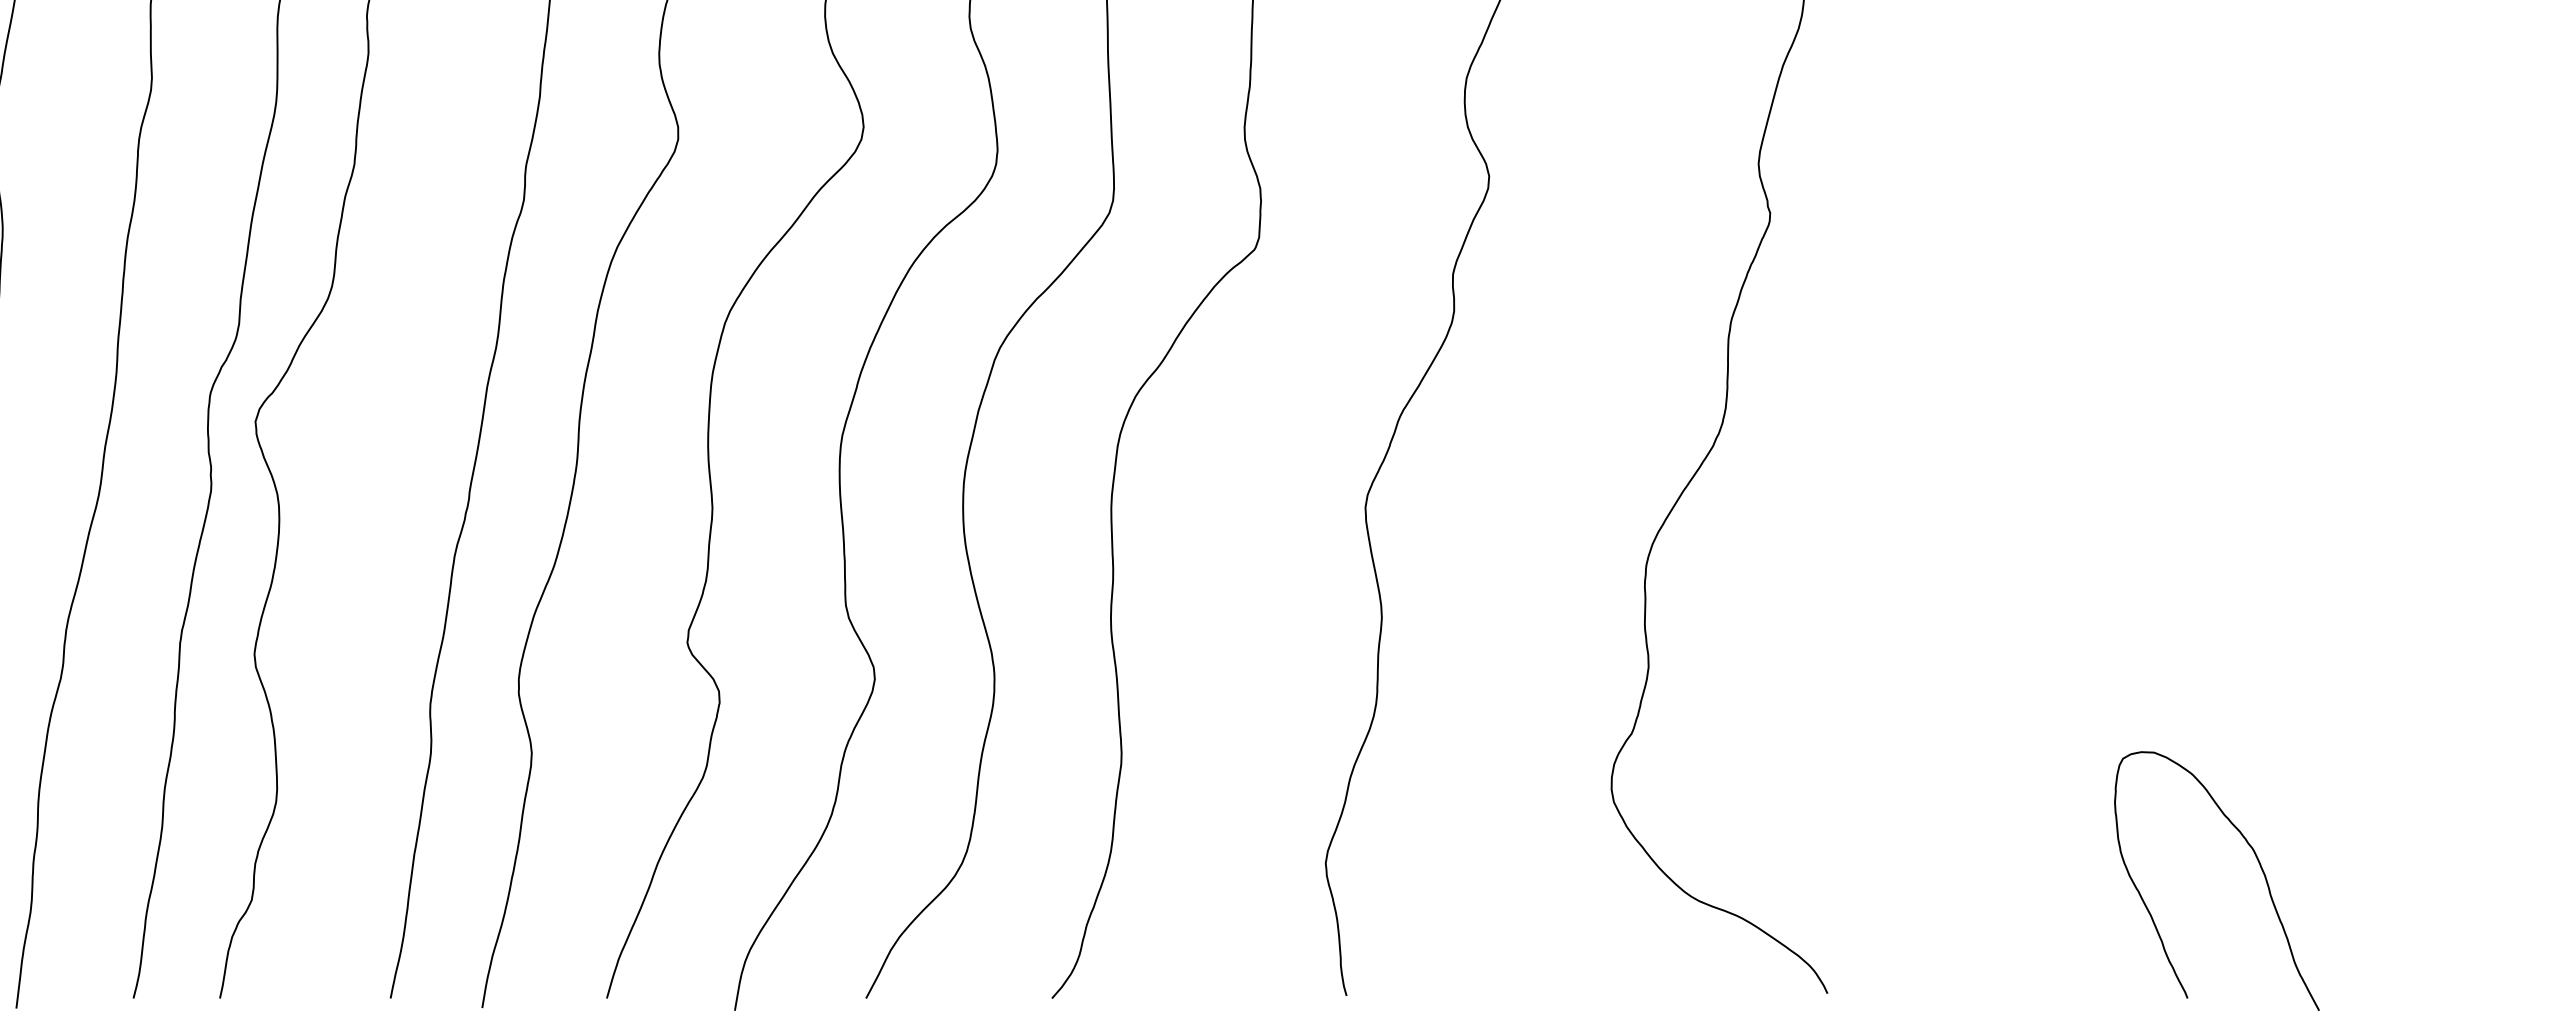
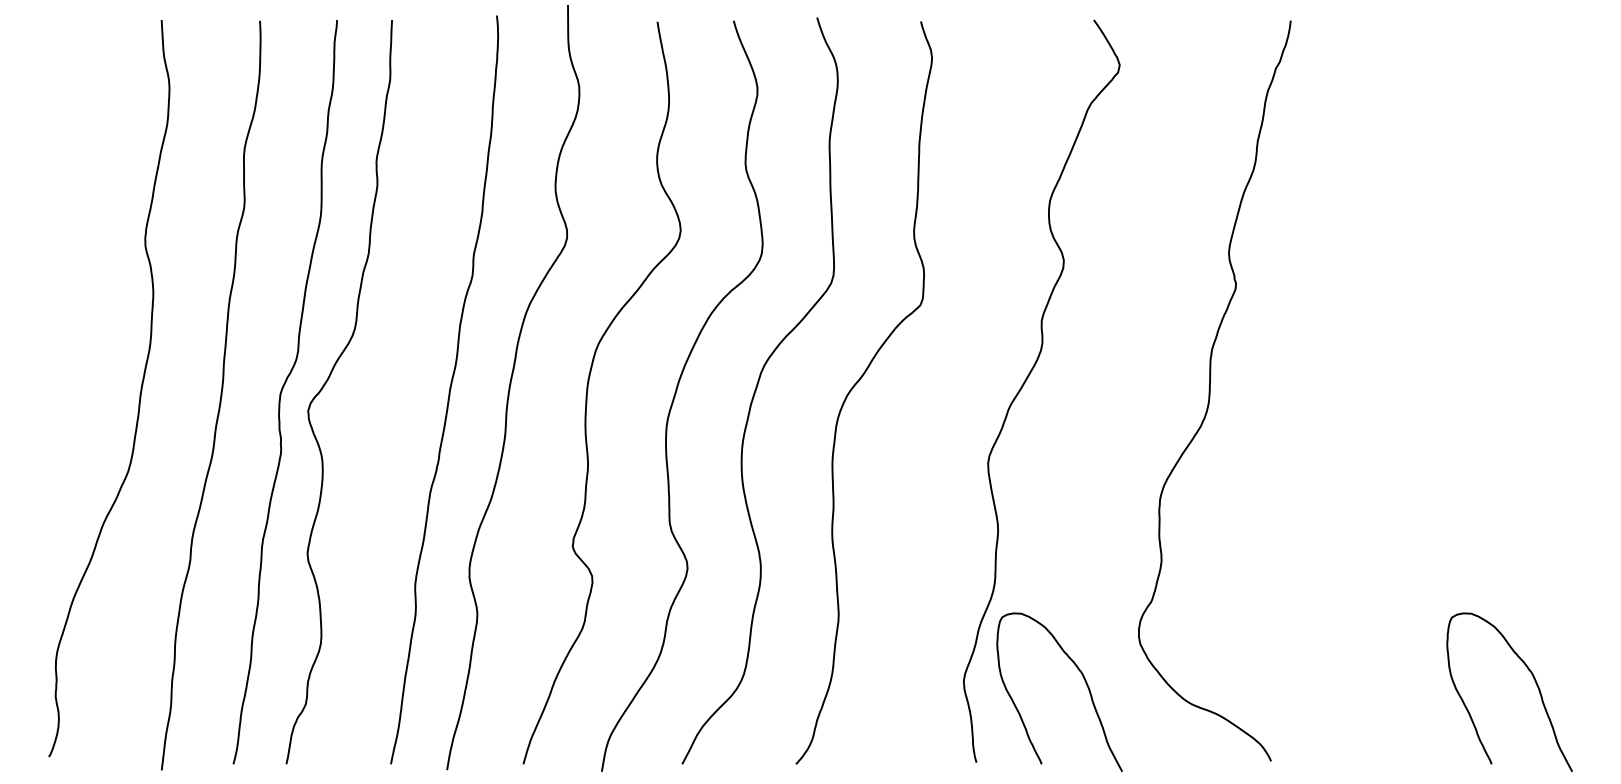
curve: (1522, 863) -> (1084, 681), added

